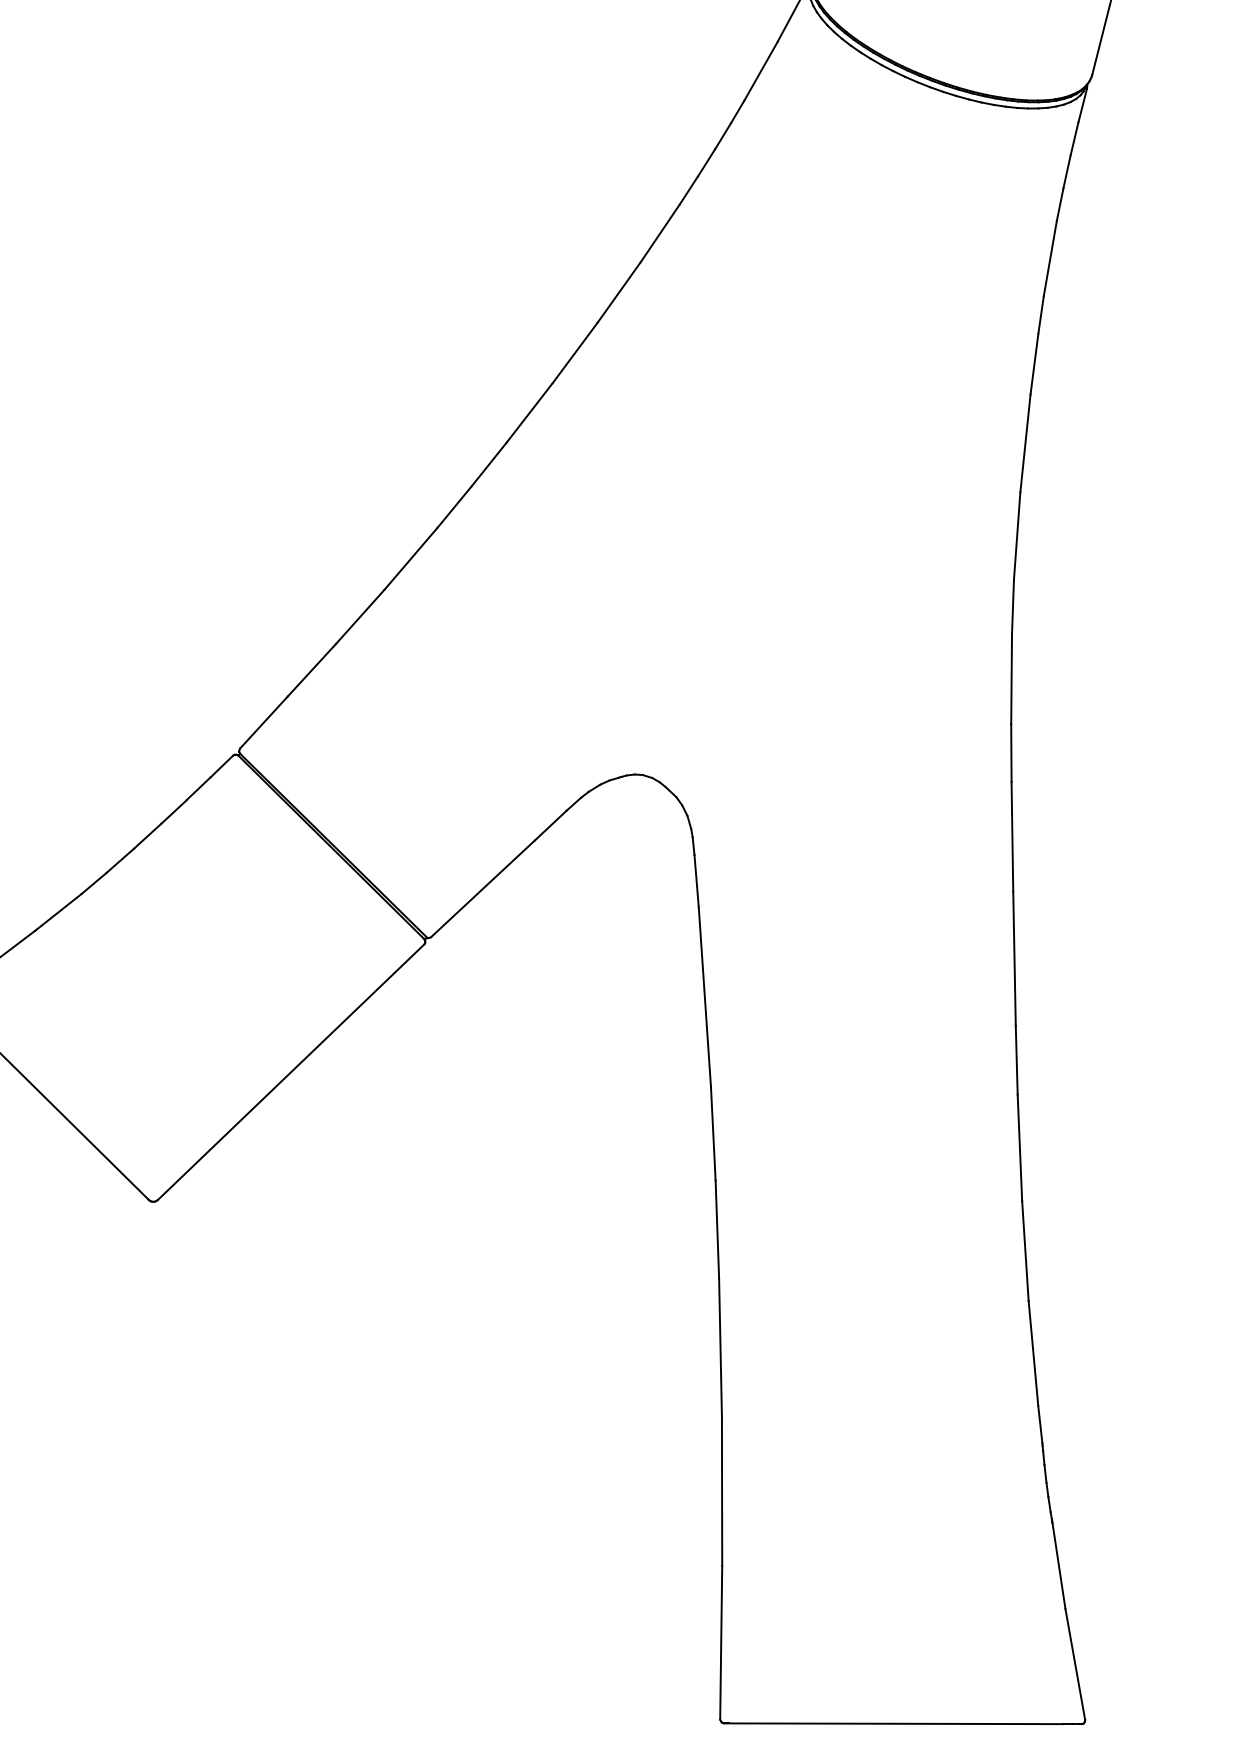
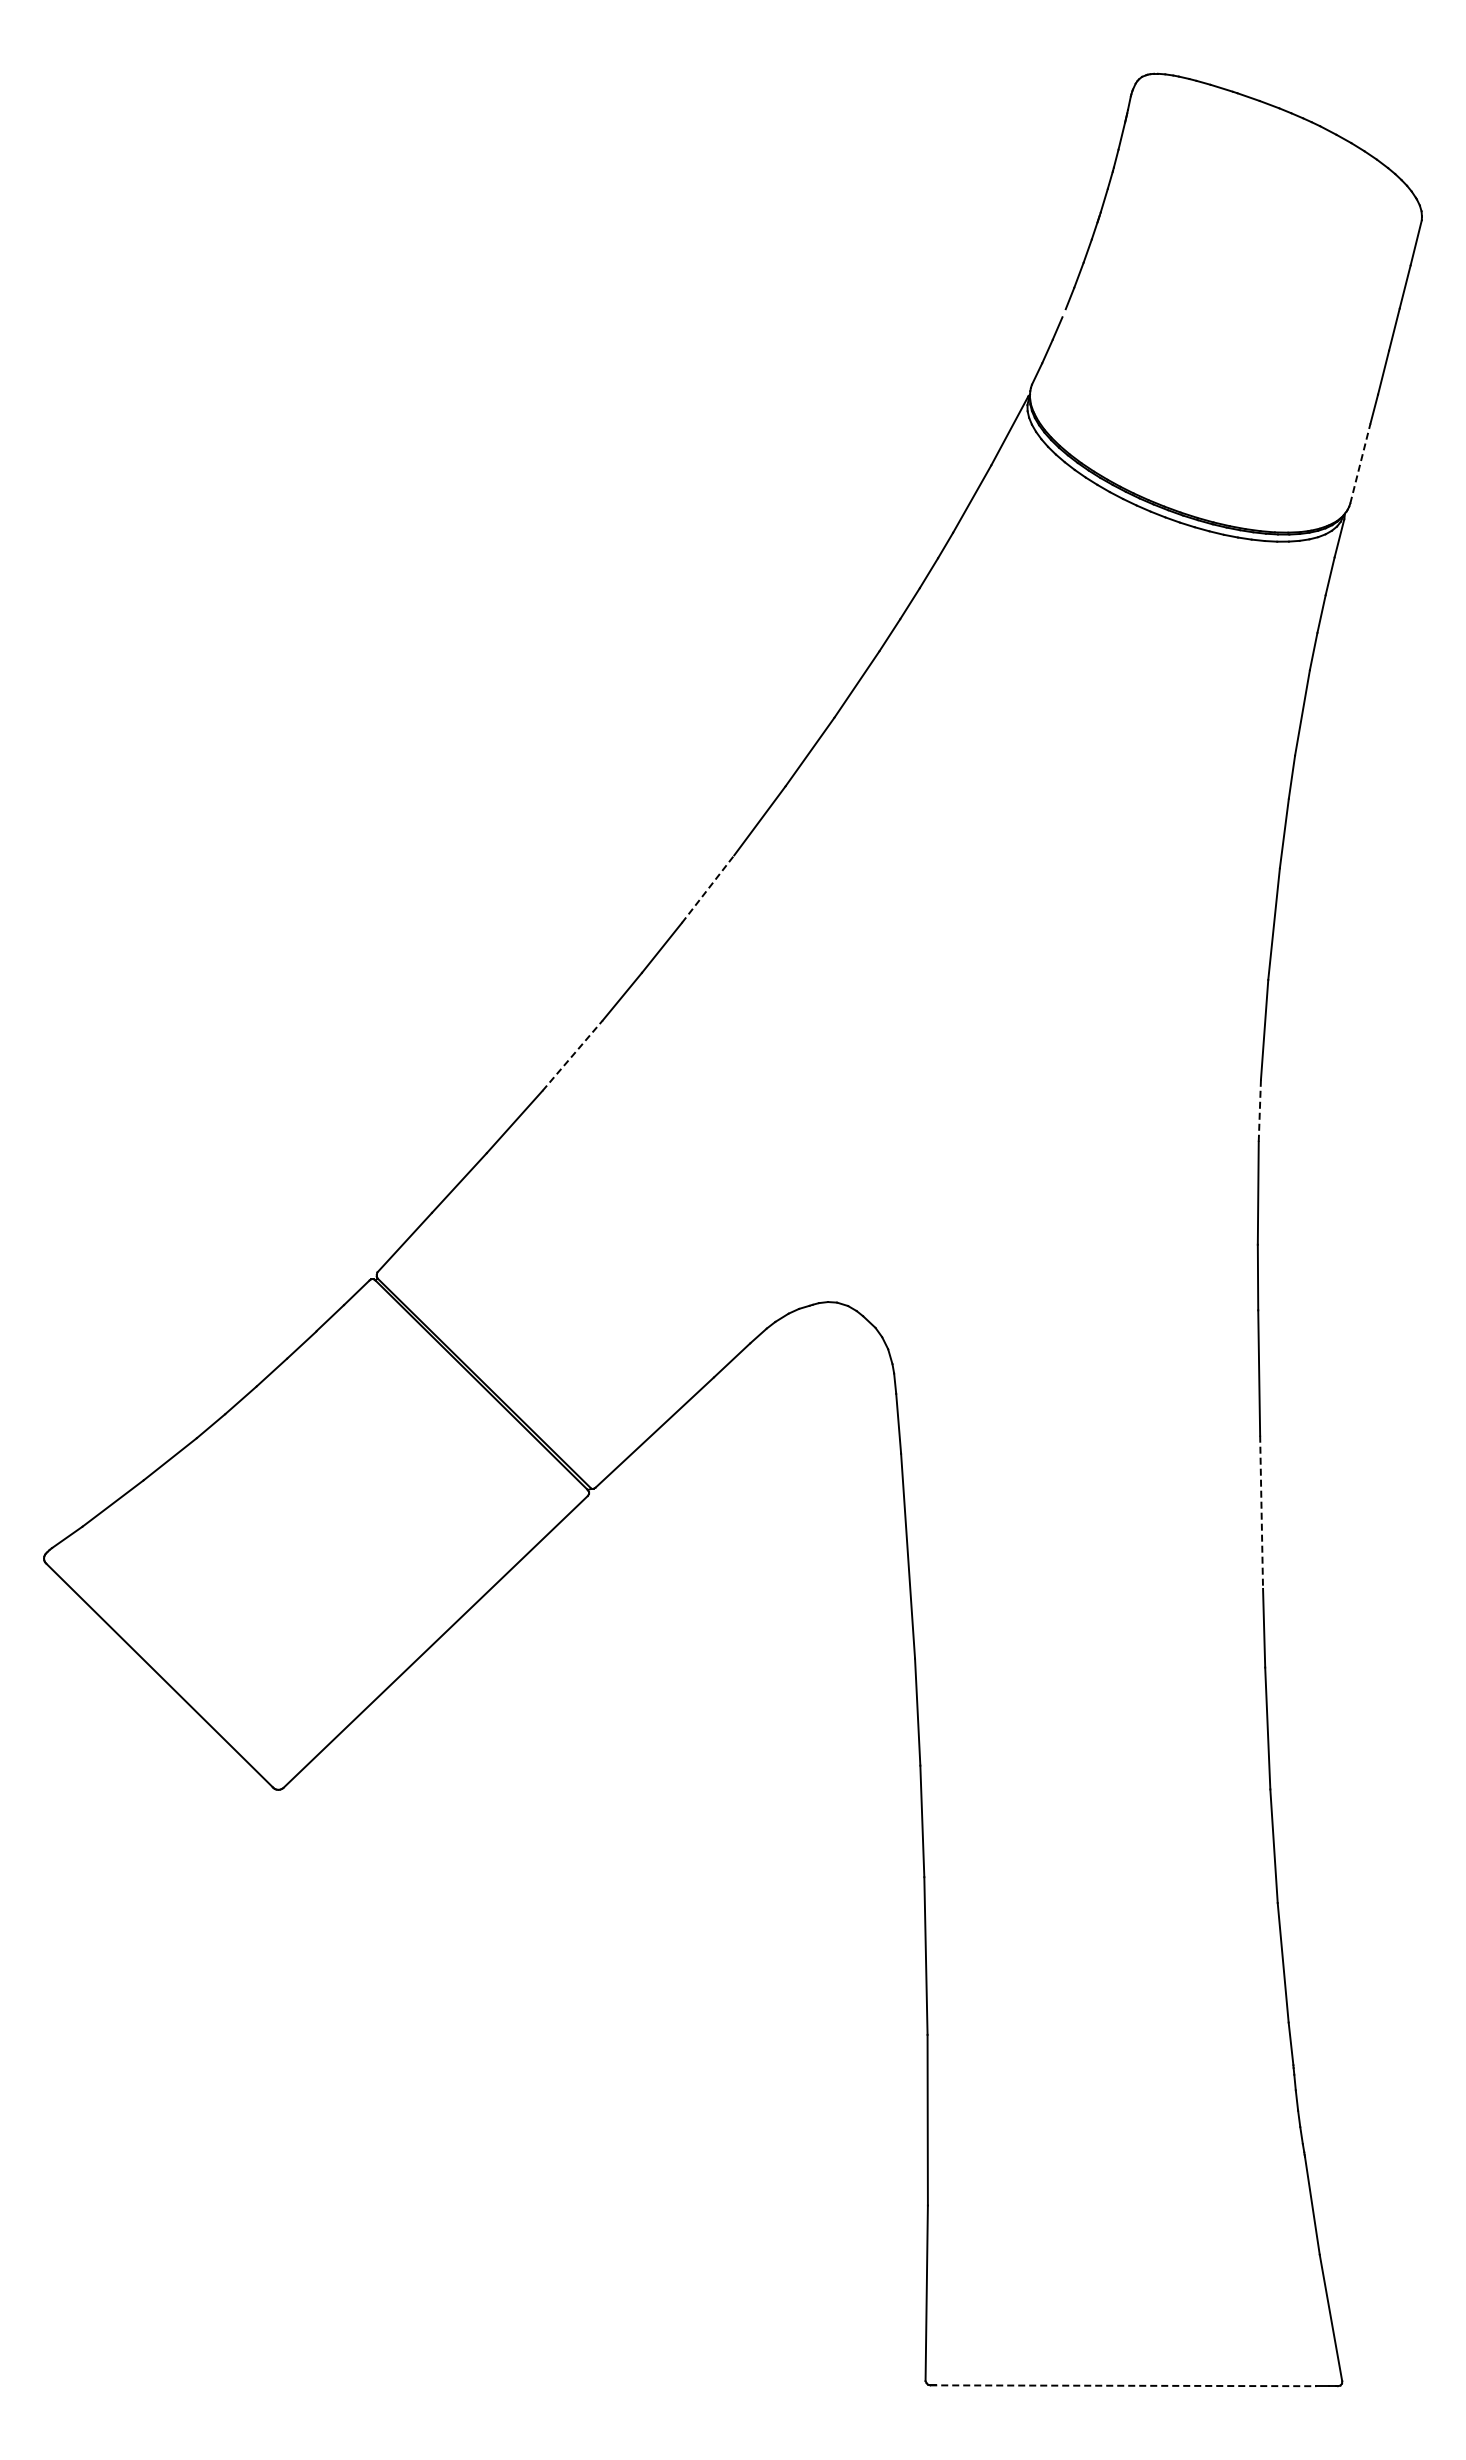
line: (1101, 40) -> (1360, 463), solid -> dashed
line: (530, 413) -> (708, 889), solid -> dashed
line: (411, 558) -> (573, 1055), solid -> dashed
line: (1012, 606) -> (1259, 1110), solid -> dashed
line: (1014, 958) -> (1261, 1512), solid -> dashed
line: (893, 1723) -> (1123, 2385), solid -> dashed

